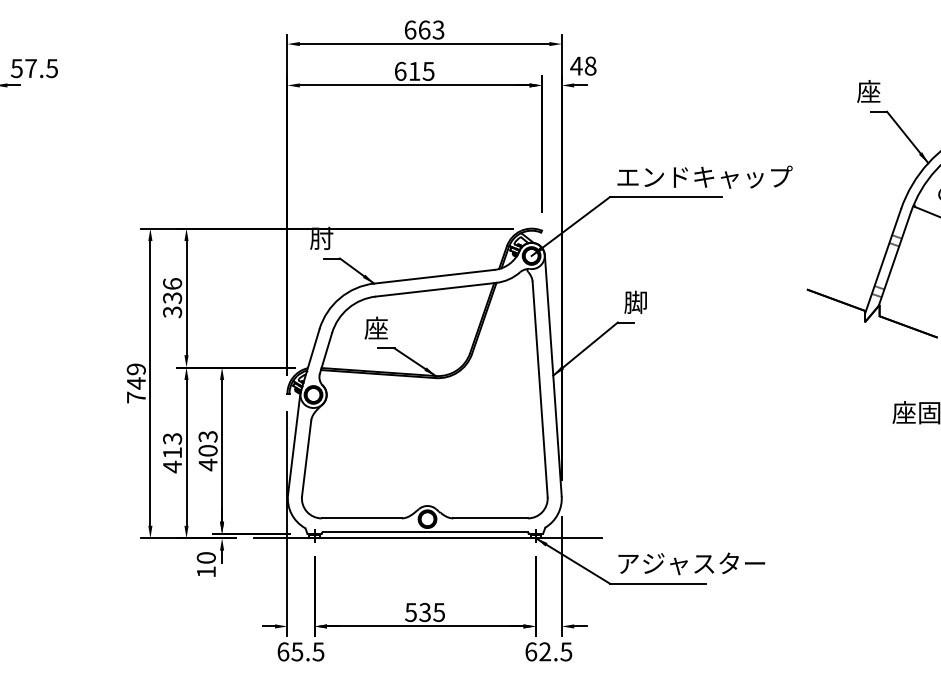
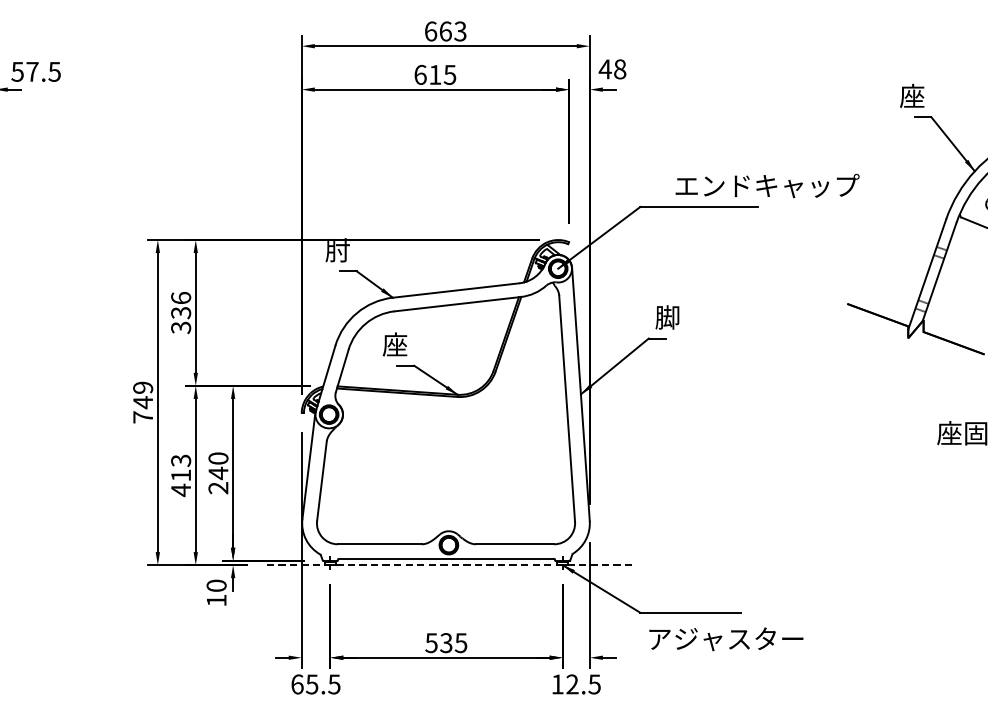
text: (704, 176) -> (767, 185), moved
text: (207, 451) -> (217, 474), 403 -> 240
line: (428, 538) -> (449, 565), solid -> dashed
text: (691, 563) -> (726, 638), moved
text: (531, 651) -> (558, 684), 62.5 -> 12.5

